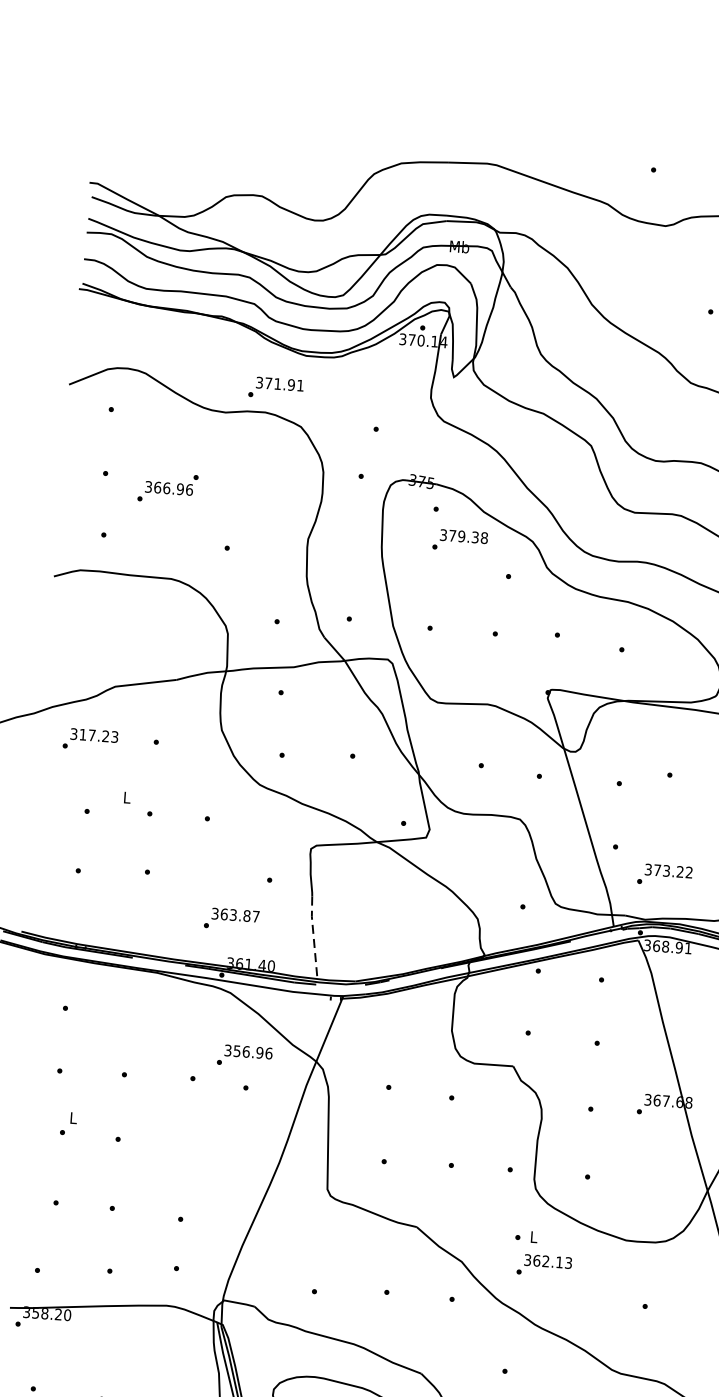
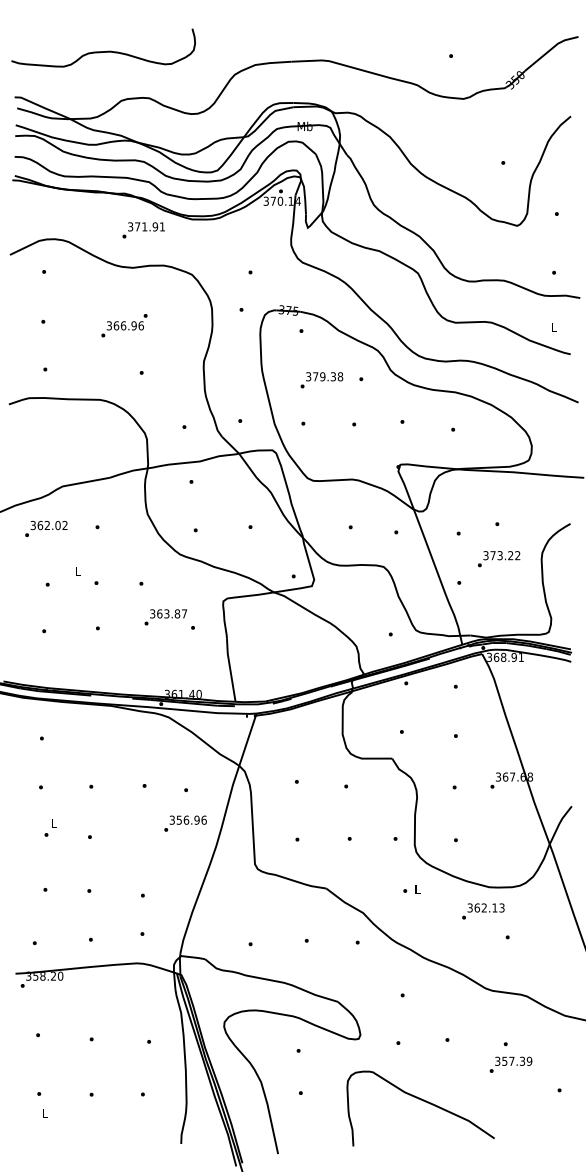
curve: (207, 132) -> (103, 51), added
text: (275, 388) -> (143, 230), moved
text: (168, 487) -> (124, 325), moved
text: (459, 541) -> (321, 380), moved
text: (98, 735) -> (52, 525), 317.23 -> 362.02
text: (665, 875) -> (499, 559), moved
text: (231, 919) -> (165, 617), moved
line: (313, 937) -> (230, 669), dashed -> solid
text: (244, 1056) -> (185, 823), moved
text: (544, 1265) -> (483, 911), moved

